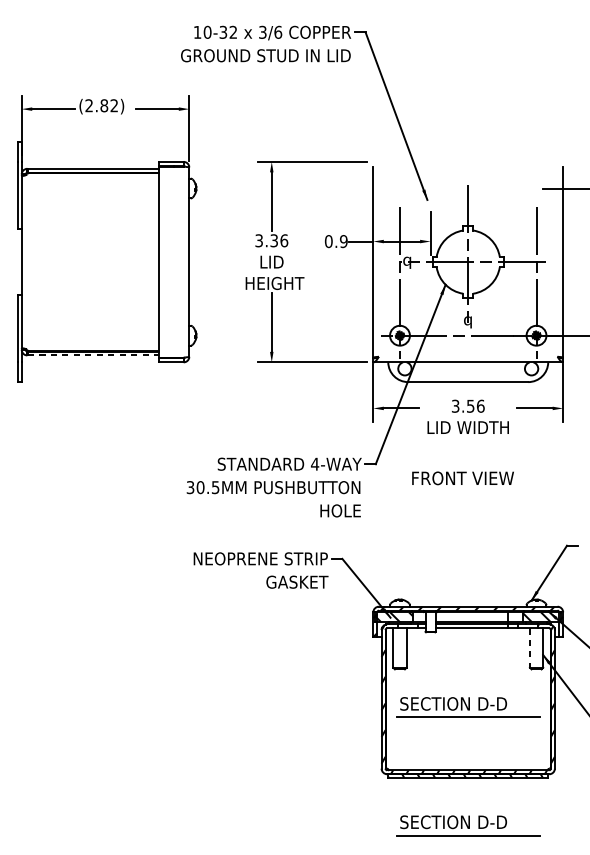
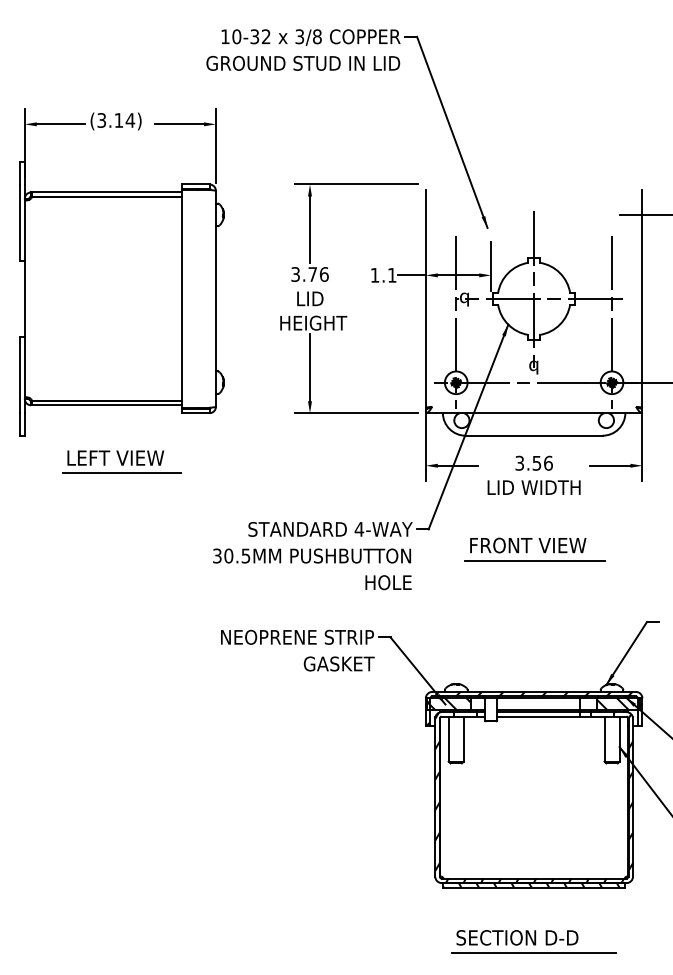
text: (278, 32) -> (317, 36), 3/6 -> 3/8
text: (102, 105) -> (116, 120), (2.82) -> (3.14)
text: (273, 240) -> (312, 274), 3.36 -> 3.76
text: (336, 240) -> (383, 274), 0.9 -> 1.1
line: (94, 355) -> (107, 405), dashed -> solid
part: (106, 404) -> (121, 461), added
line: (469, 491) -> (535, 560), added
line: (529, 648) -> (604, 739), dashed -> solid
part: (467, 707) -> (533, 806), removed

